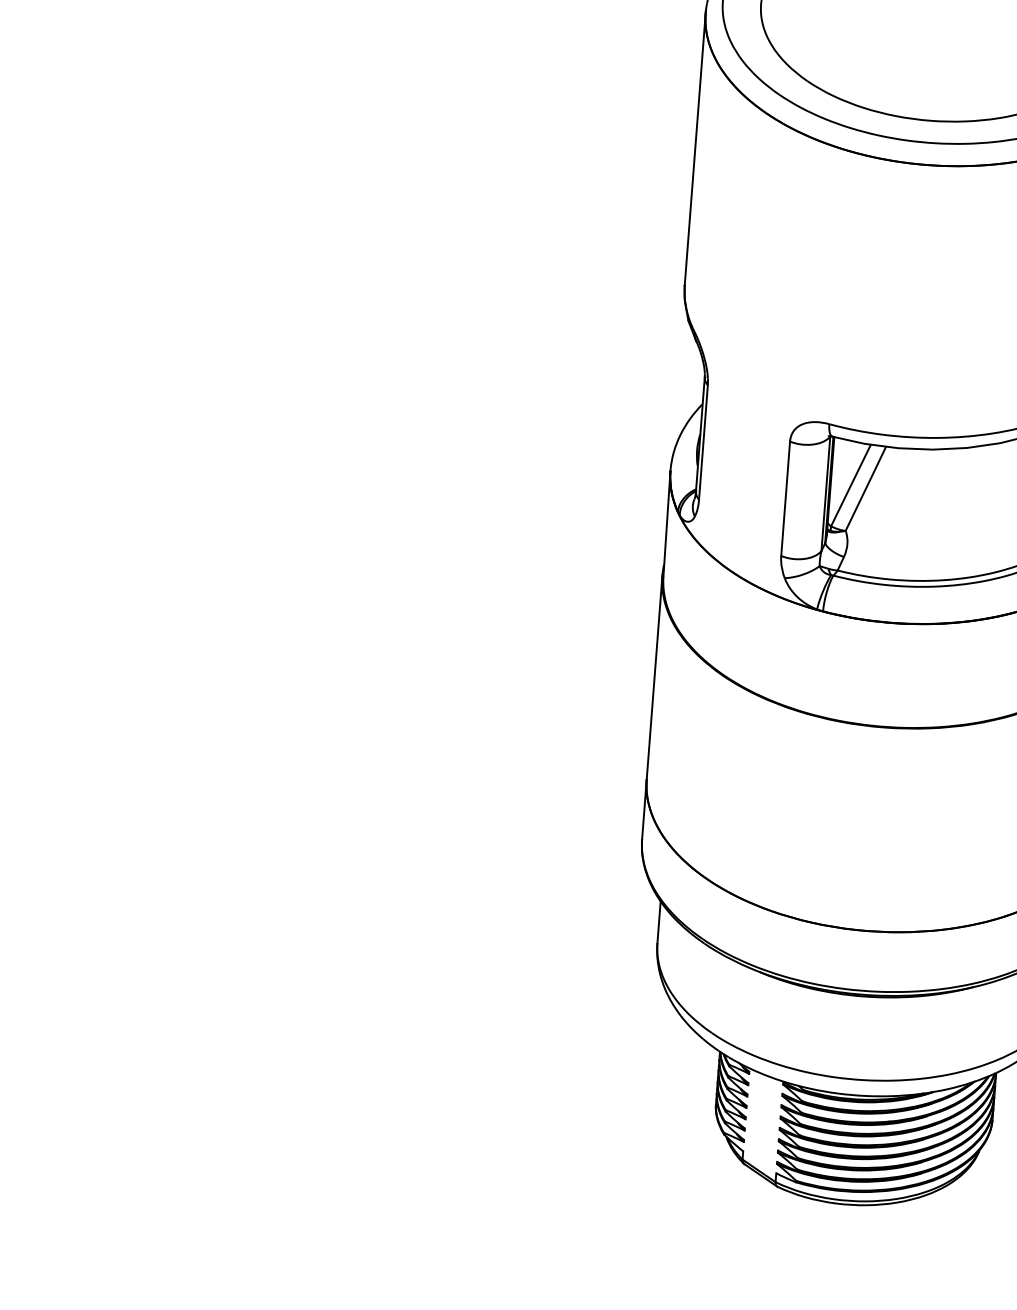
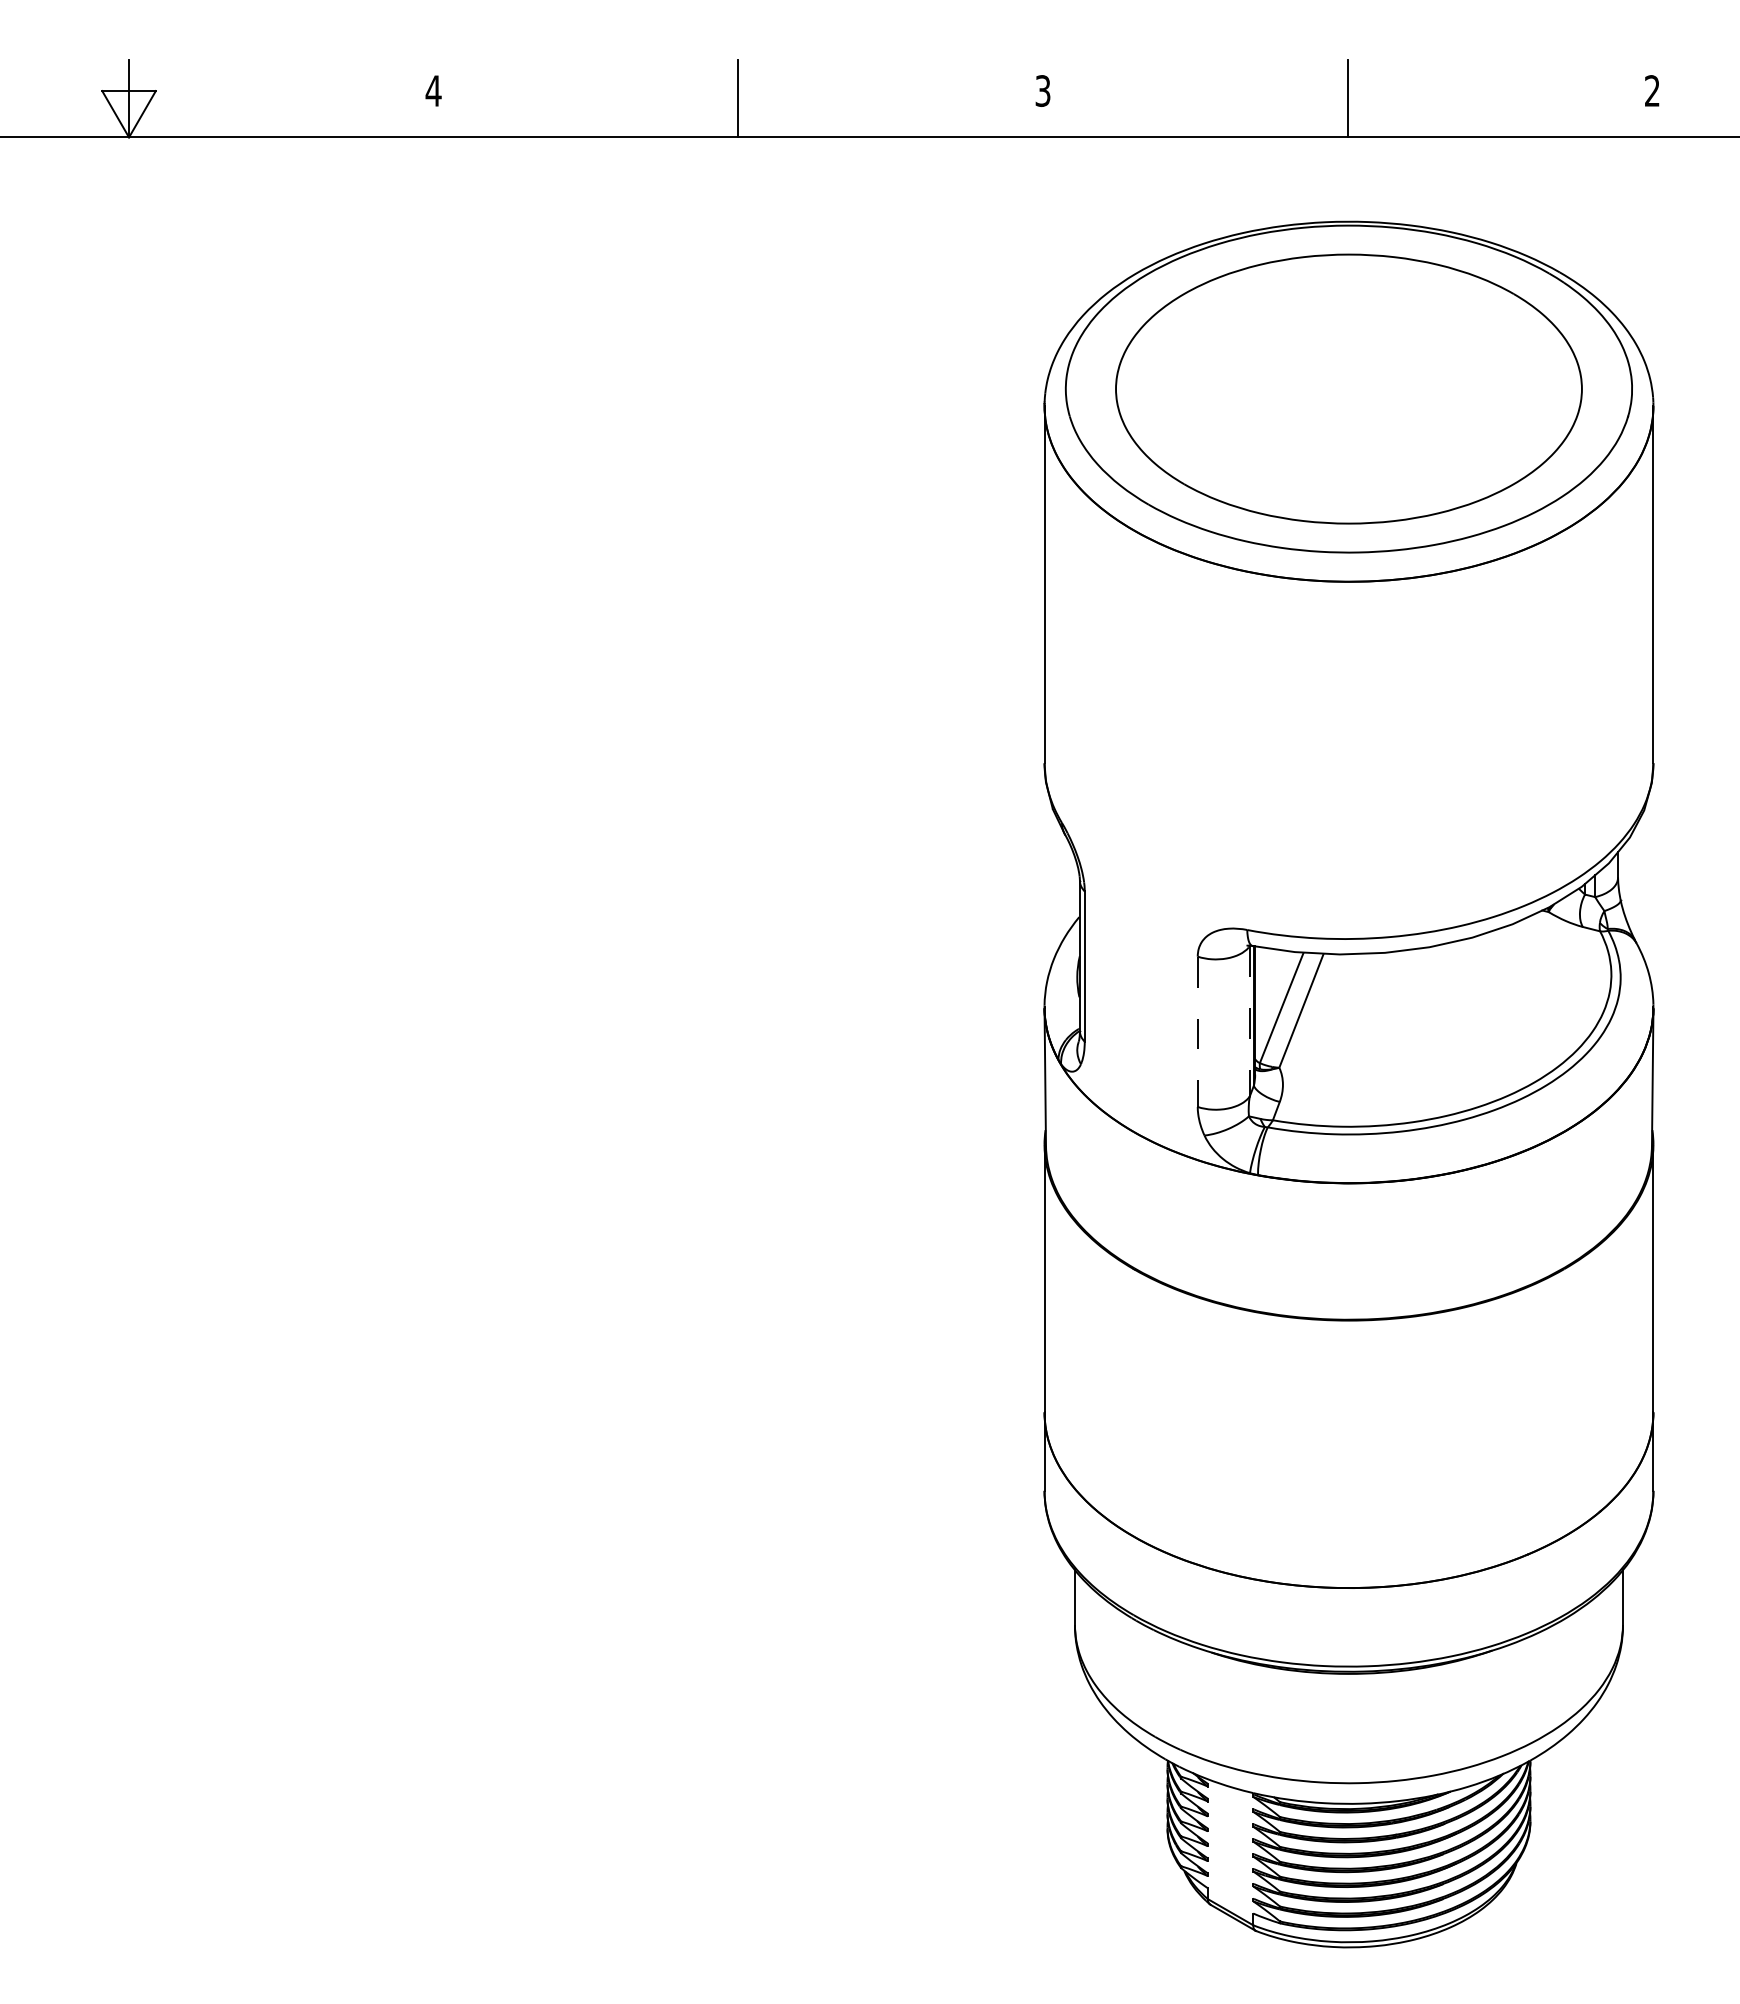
line: (825, 493) -> (1249, 1021), solid -> dashed
line: (785, 499) -> (1197, 1032), solid -> dashed

